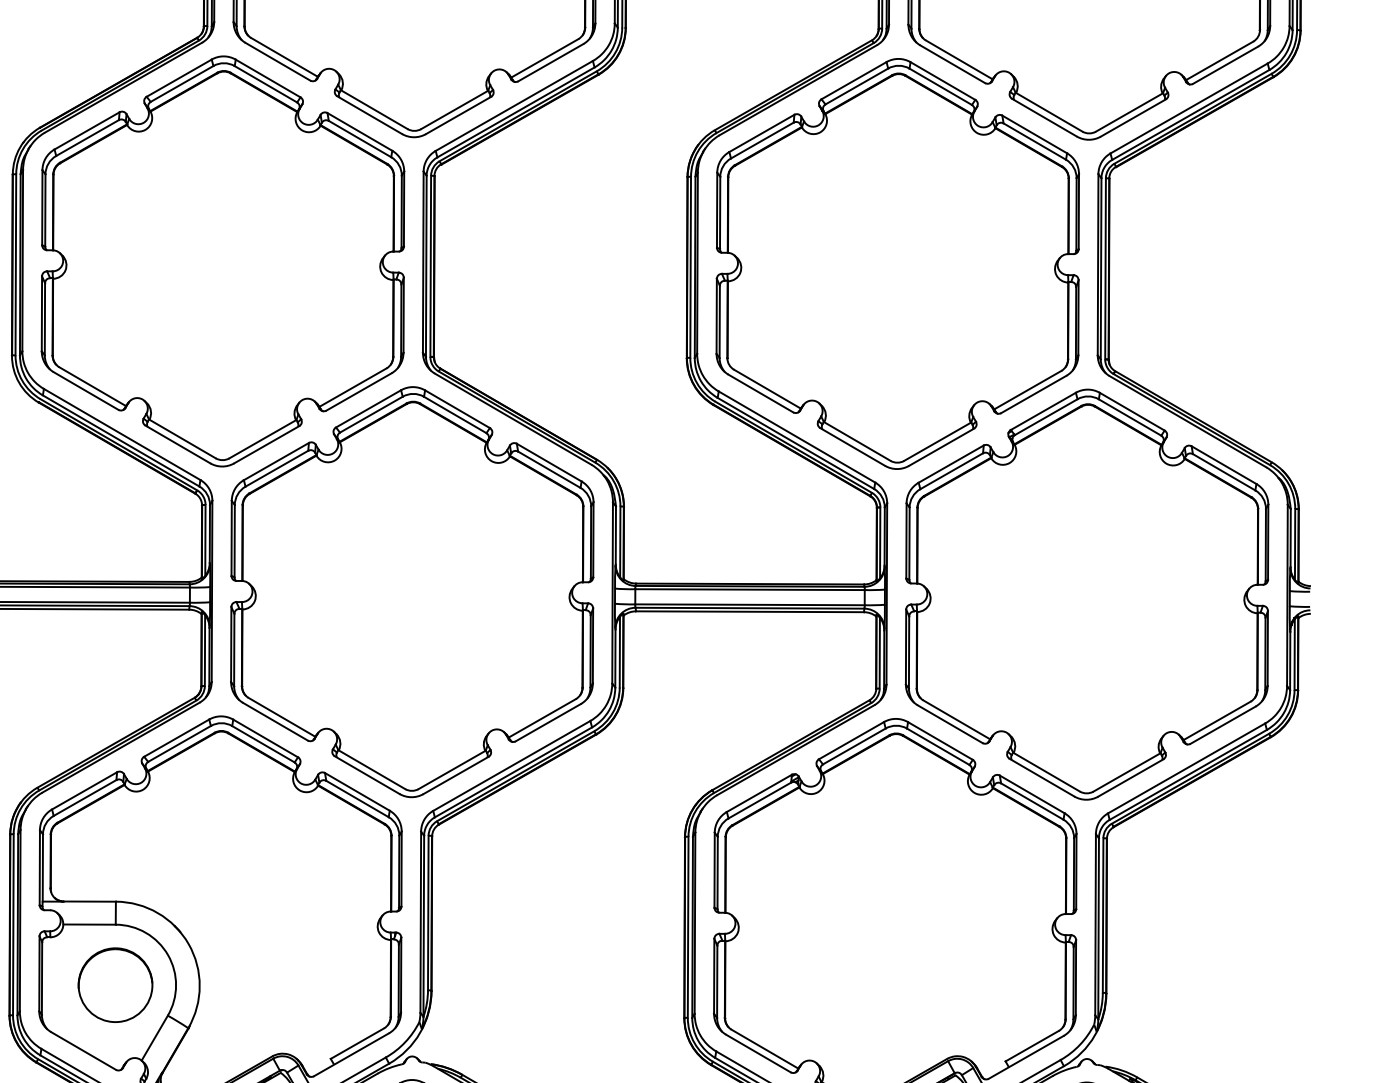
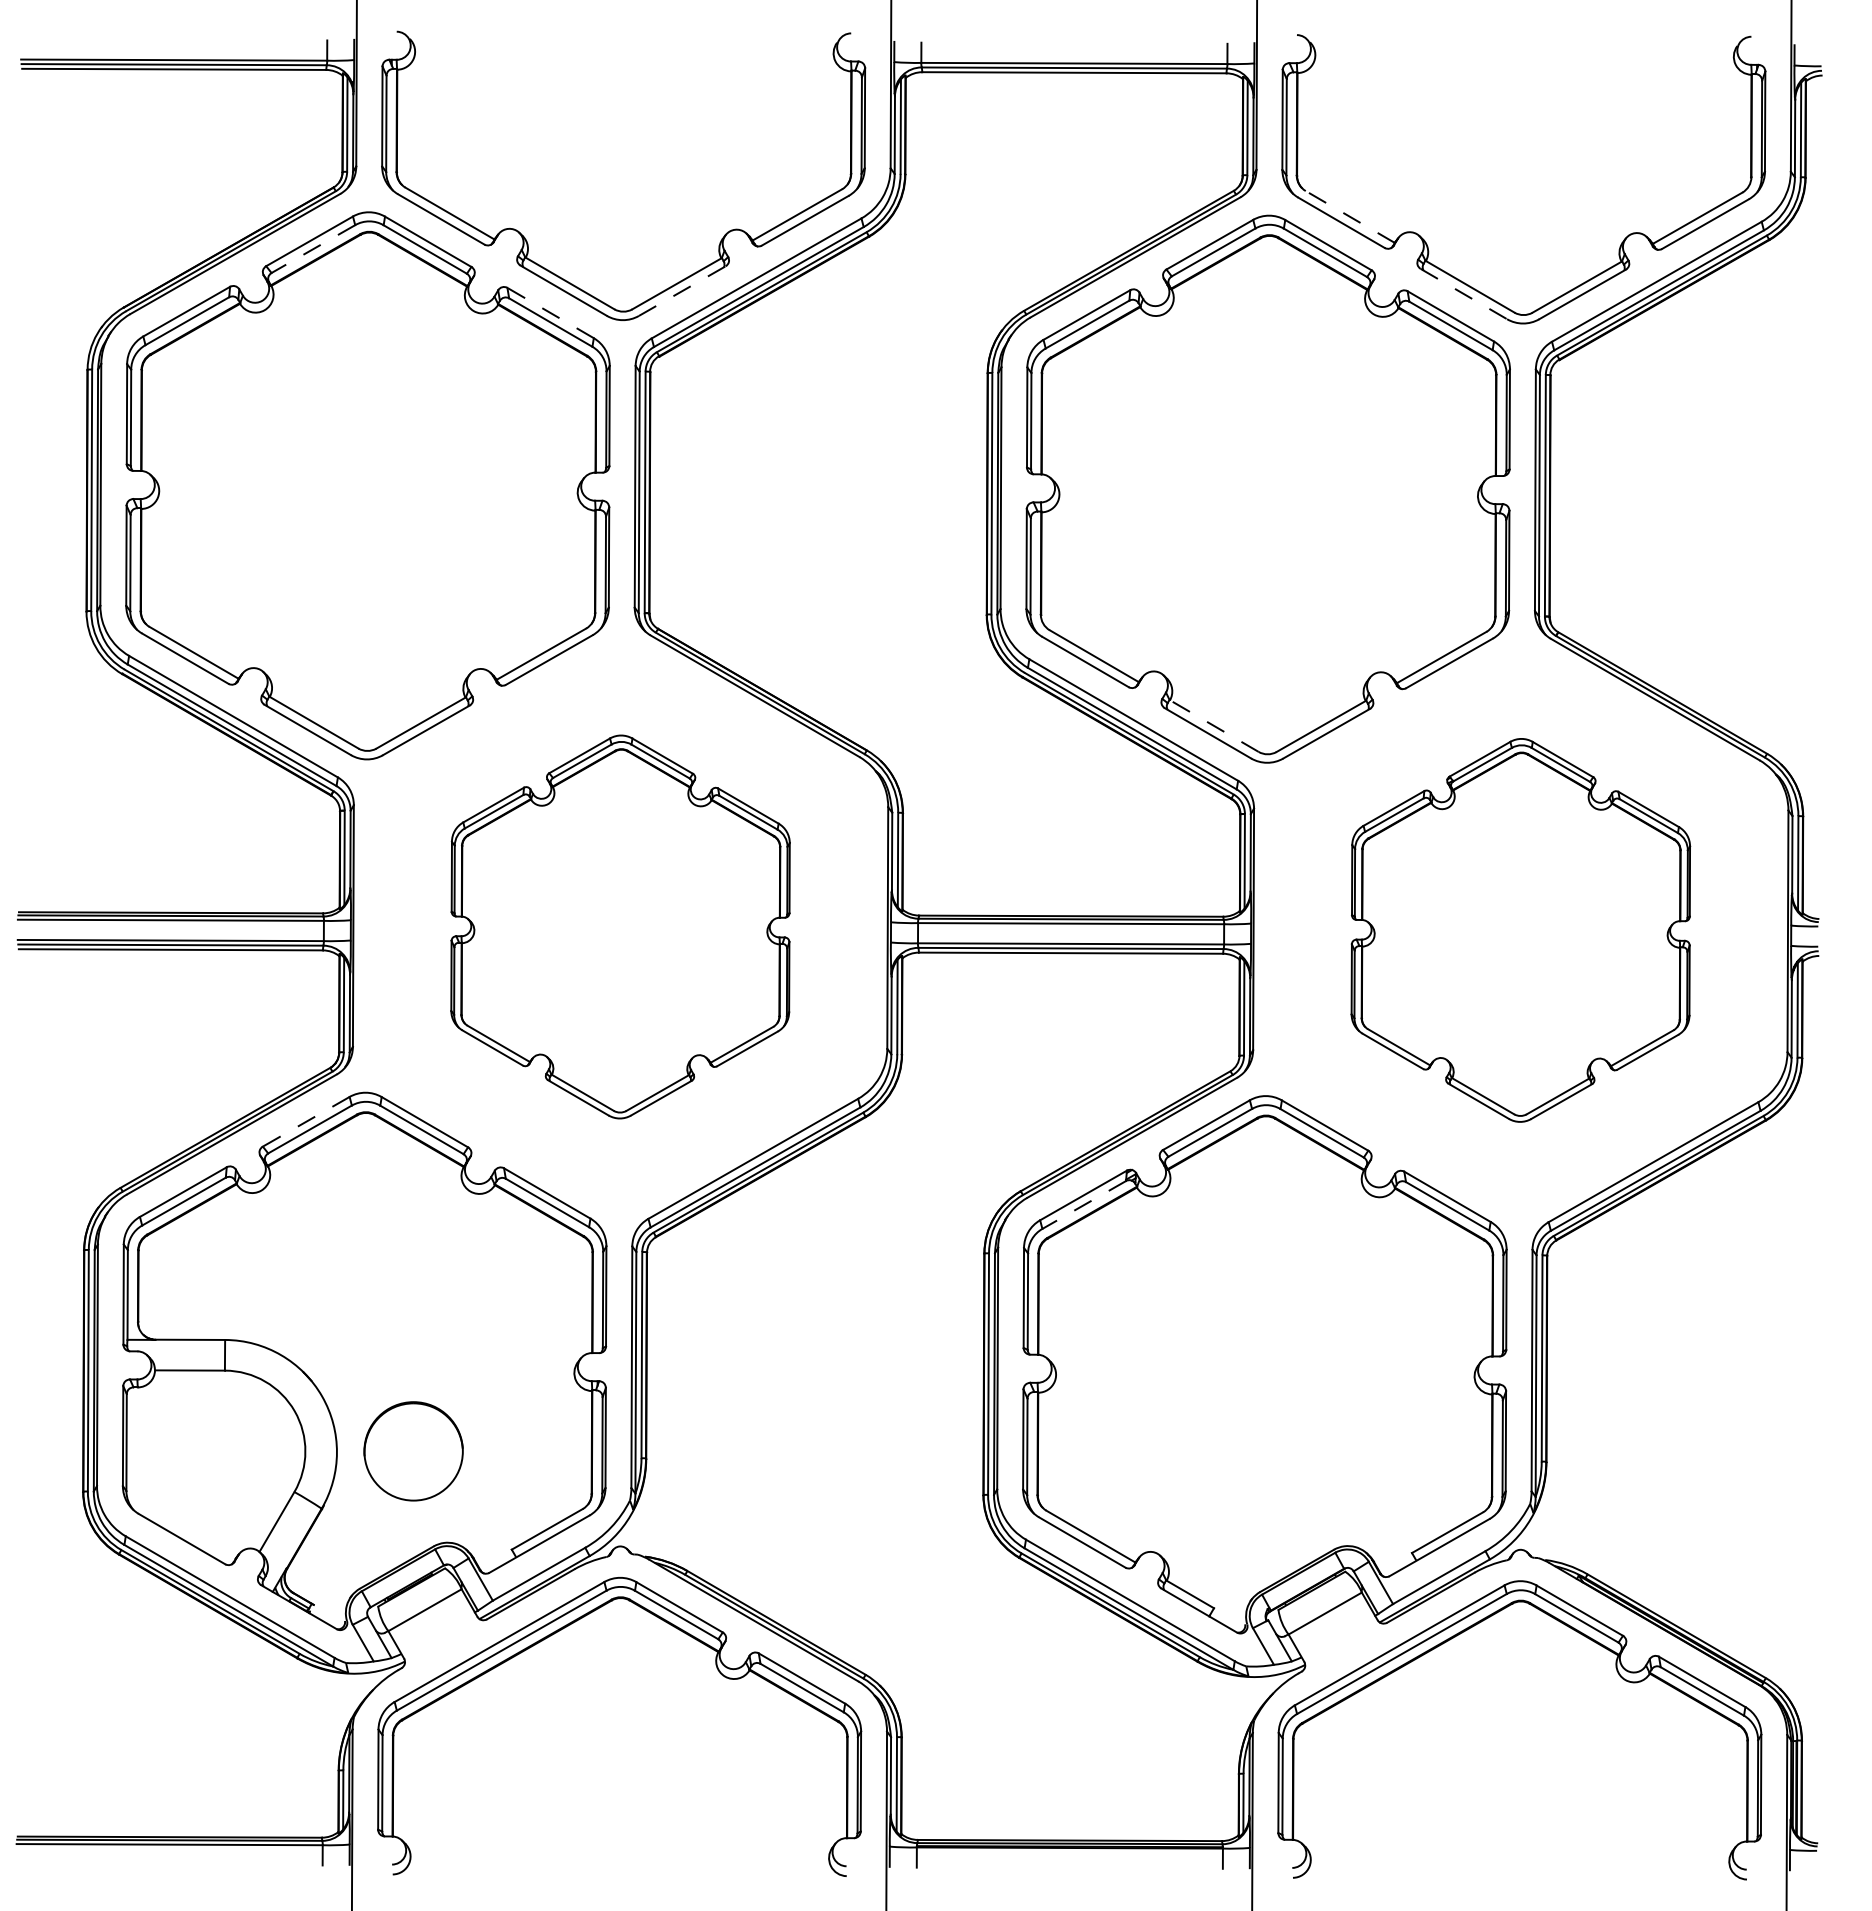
line: (959, 60) -> (1350, 217), solid -> dashed
line: (181, 84) -> (312, 249), solid -> dashed
line: (458, 115) -> (682, 291), solid -> dashed
line: (1044, 118) -> (1463, 294), solid -> dashed
line: (359, 132) -> (550, 313), solid -> dashed
line: (857, 441) -> (1214, 725), solid -> dashed
part: (412, 591) -> (620, 926), size x0.7
part: (1086, 594) -> (1520, 930), size x0.7
line: (176, 737) -> (306, 1121), solid -> dashed
line: (759, 800) -> (1083, 1205), solid -> dashed
circle: (115, 985) -> (413, 1451), moved

